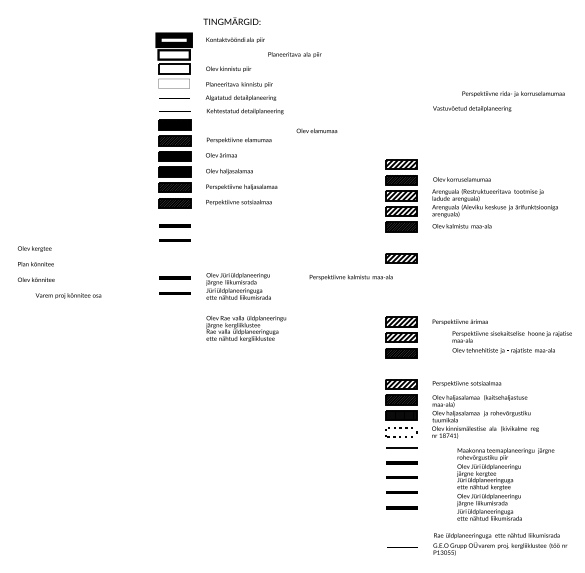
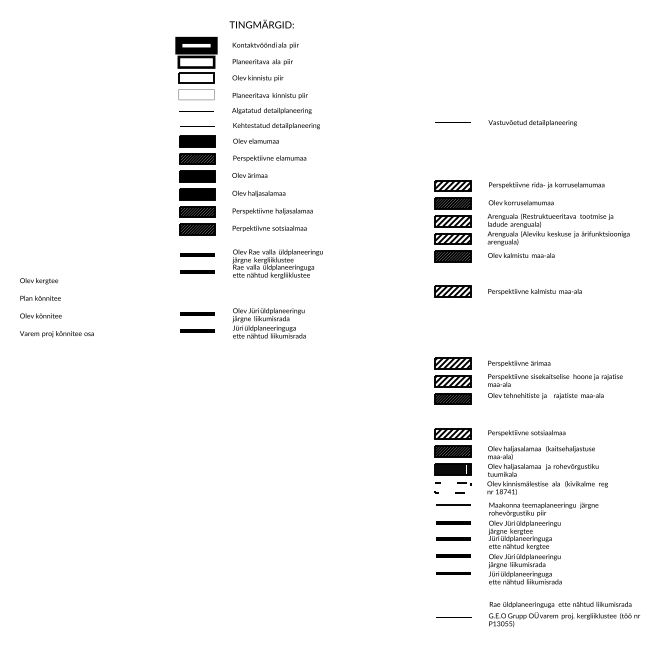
text: (294, 54) -> (262, 61), moved
text: (513, 93) -> (546, 184), moved
text: (316, 130) -> (255, 140), moved
text: (350, 277) -> (534, 291), moved
text: (68, 295) -> (56, 333), moved
text: (246, 328) -> (278, 263), moved
text: (511, 342) -> (554, 386), moved
text: (505, 484) -> (543, 543), moved

